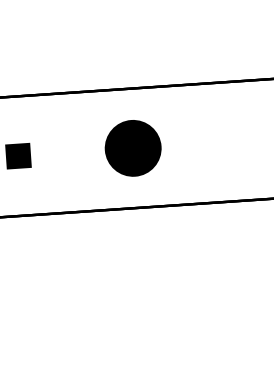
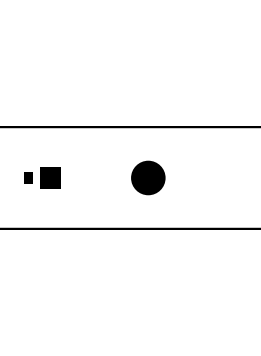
part: (133, 147) -> (148, 177), size x0.71

